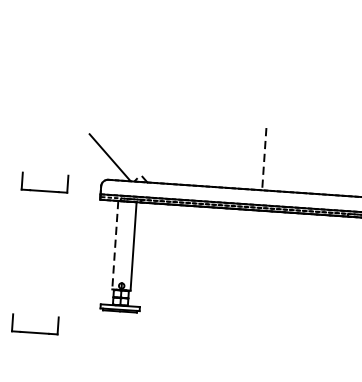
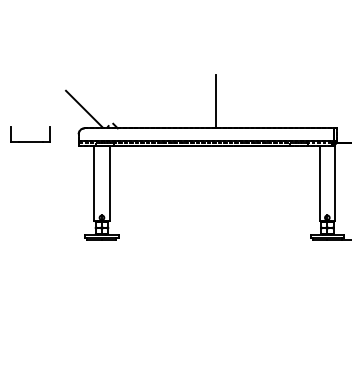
line: (263, 158) -> (215, 101), dashed -> solid
line: (115, 245) -> (94, 183), dashed -> solid
part: (34, 332) -> (30, 262), removed

